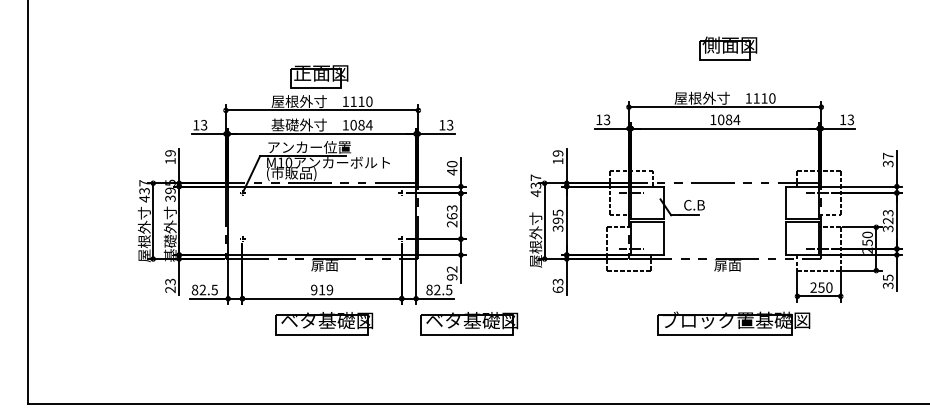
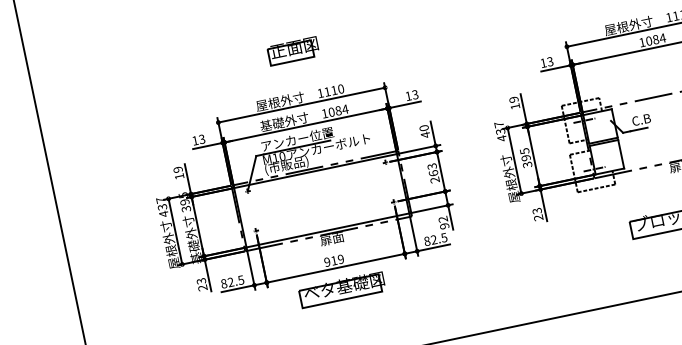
part: (319, 76) -> (293, 50), moved
text: (557, 289) -> (538, 217), 63 -> 23
part: (469, 323) -> (467, 263), removed

